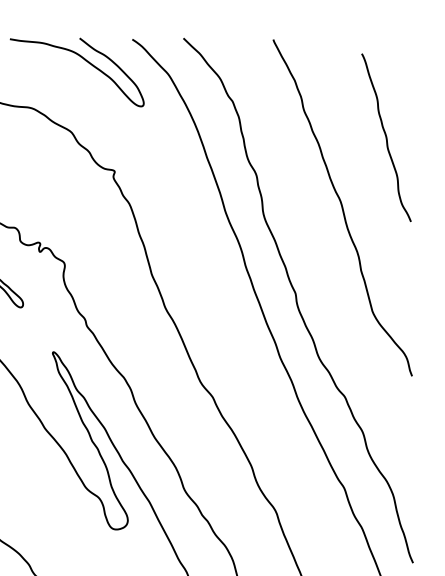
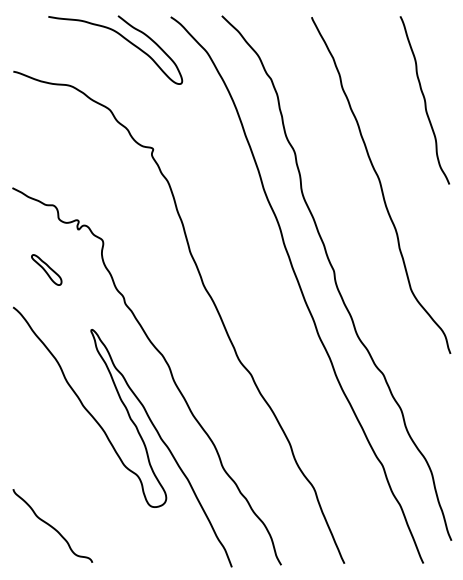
curve: (386, 137) -> (424, 100), moved

